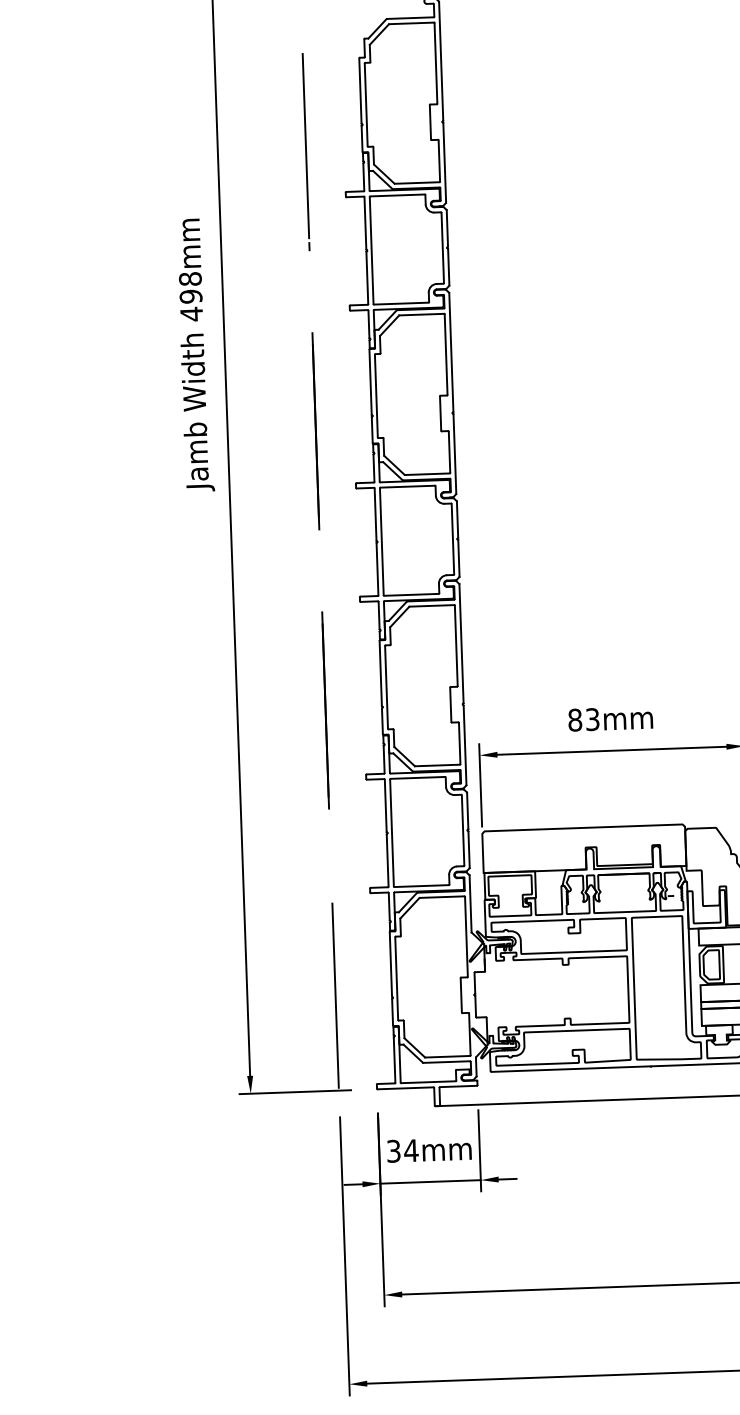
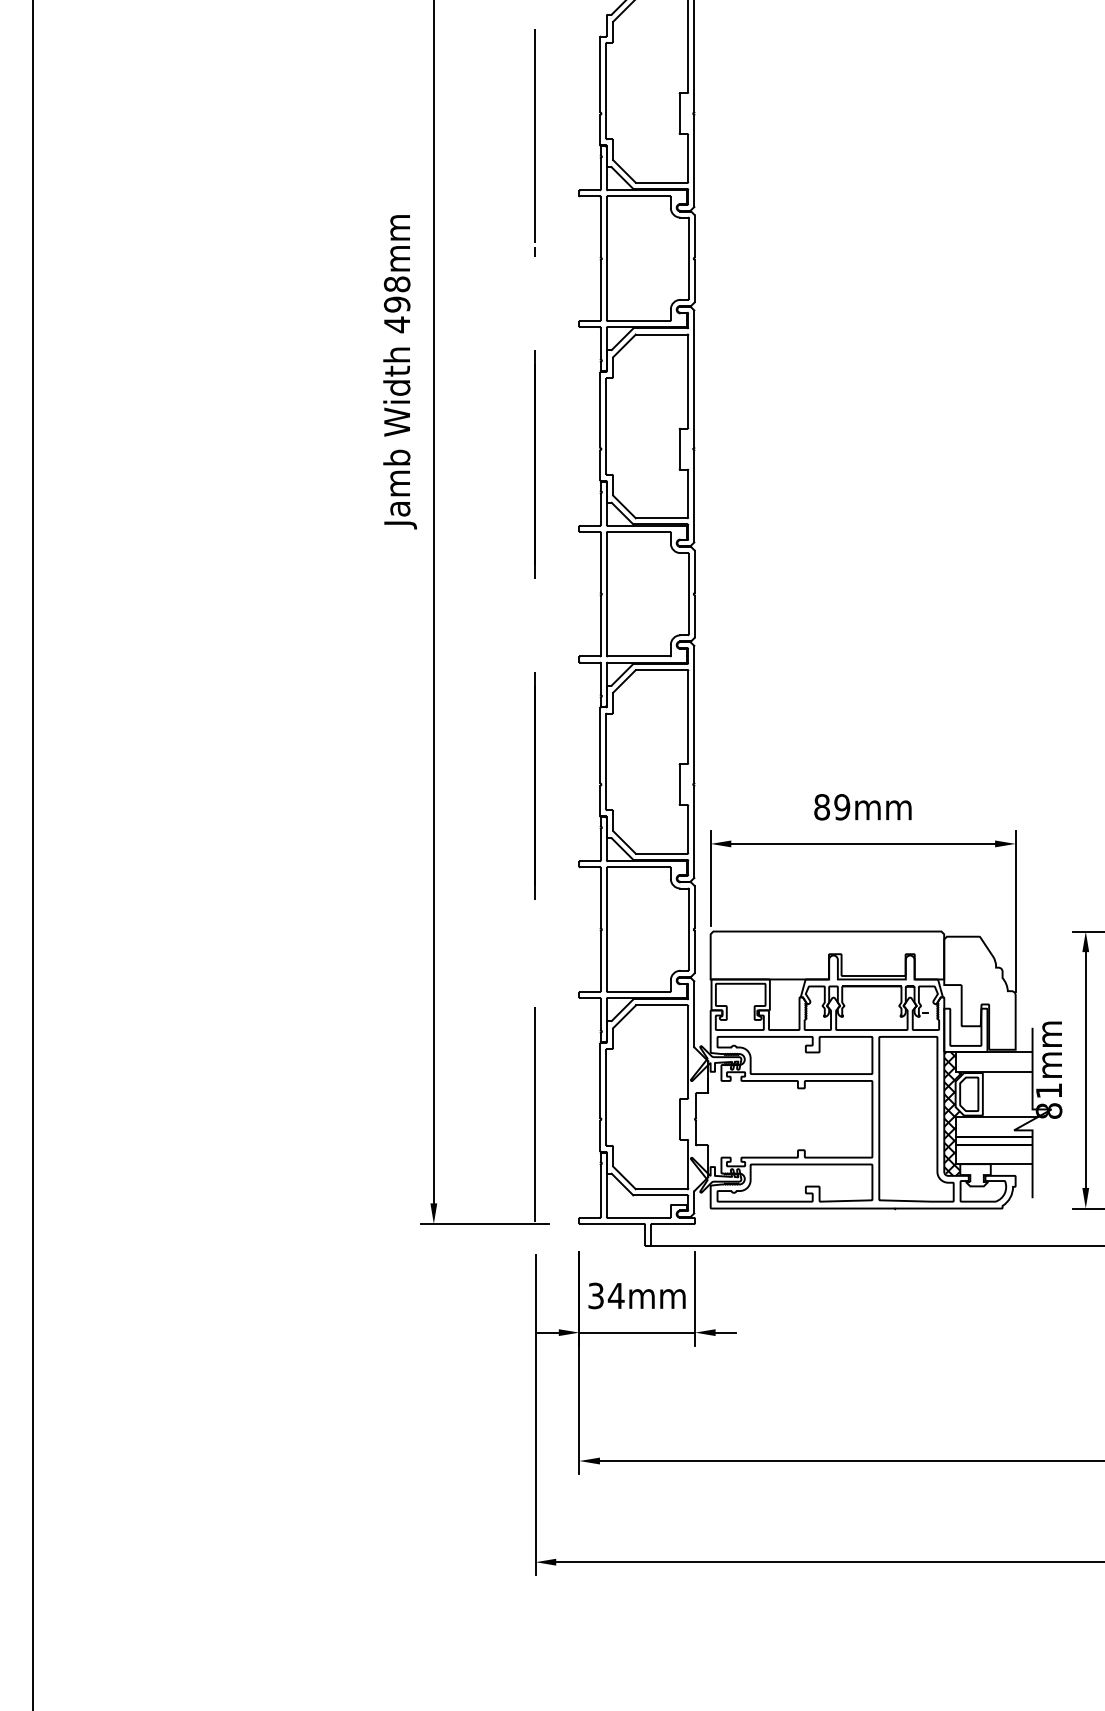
text: (592, 719) -> (842, 807), 83mm -> 89mm
hatch: (697, 982) -> (952, 1113), added

